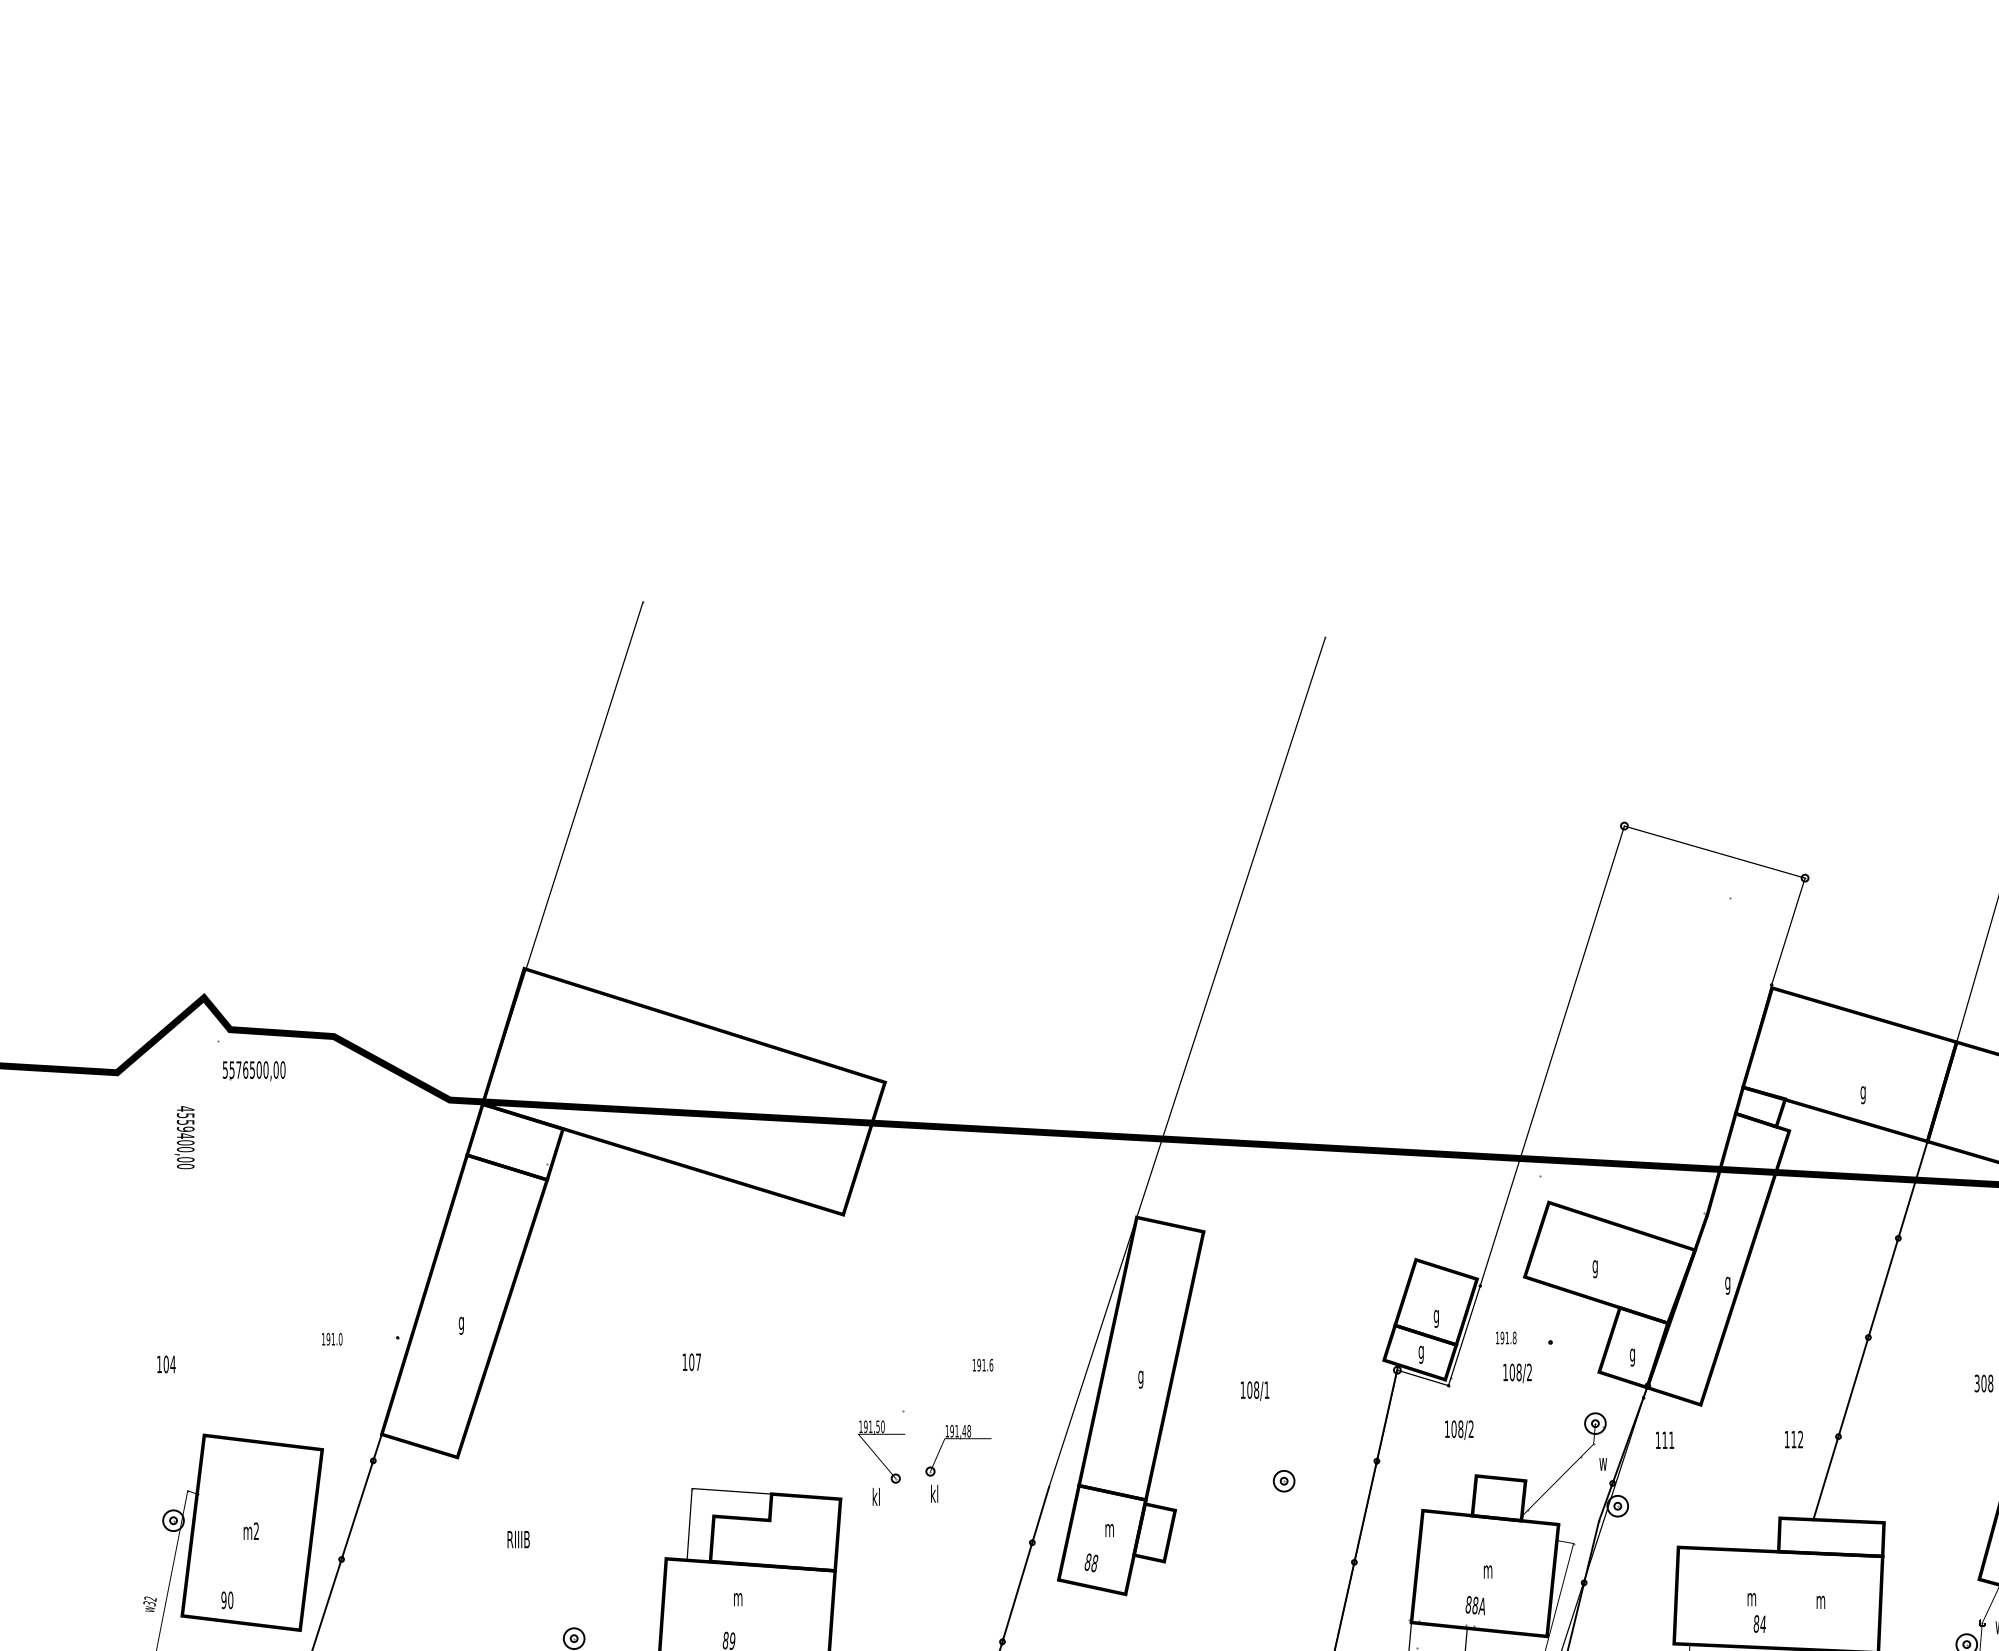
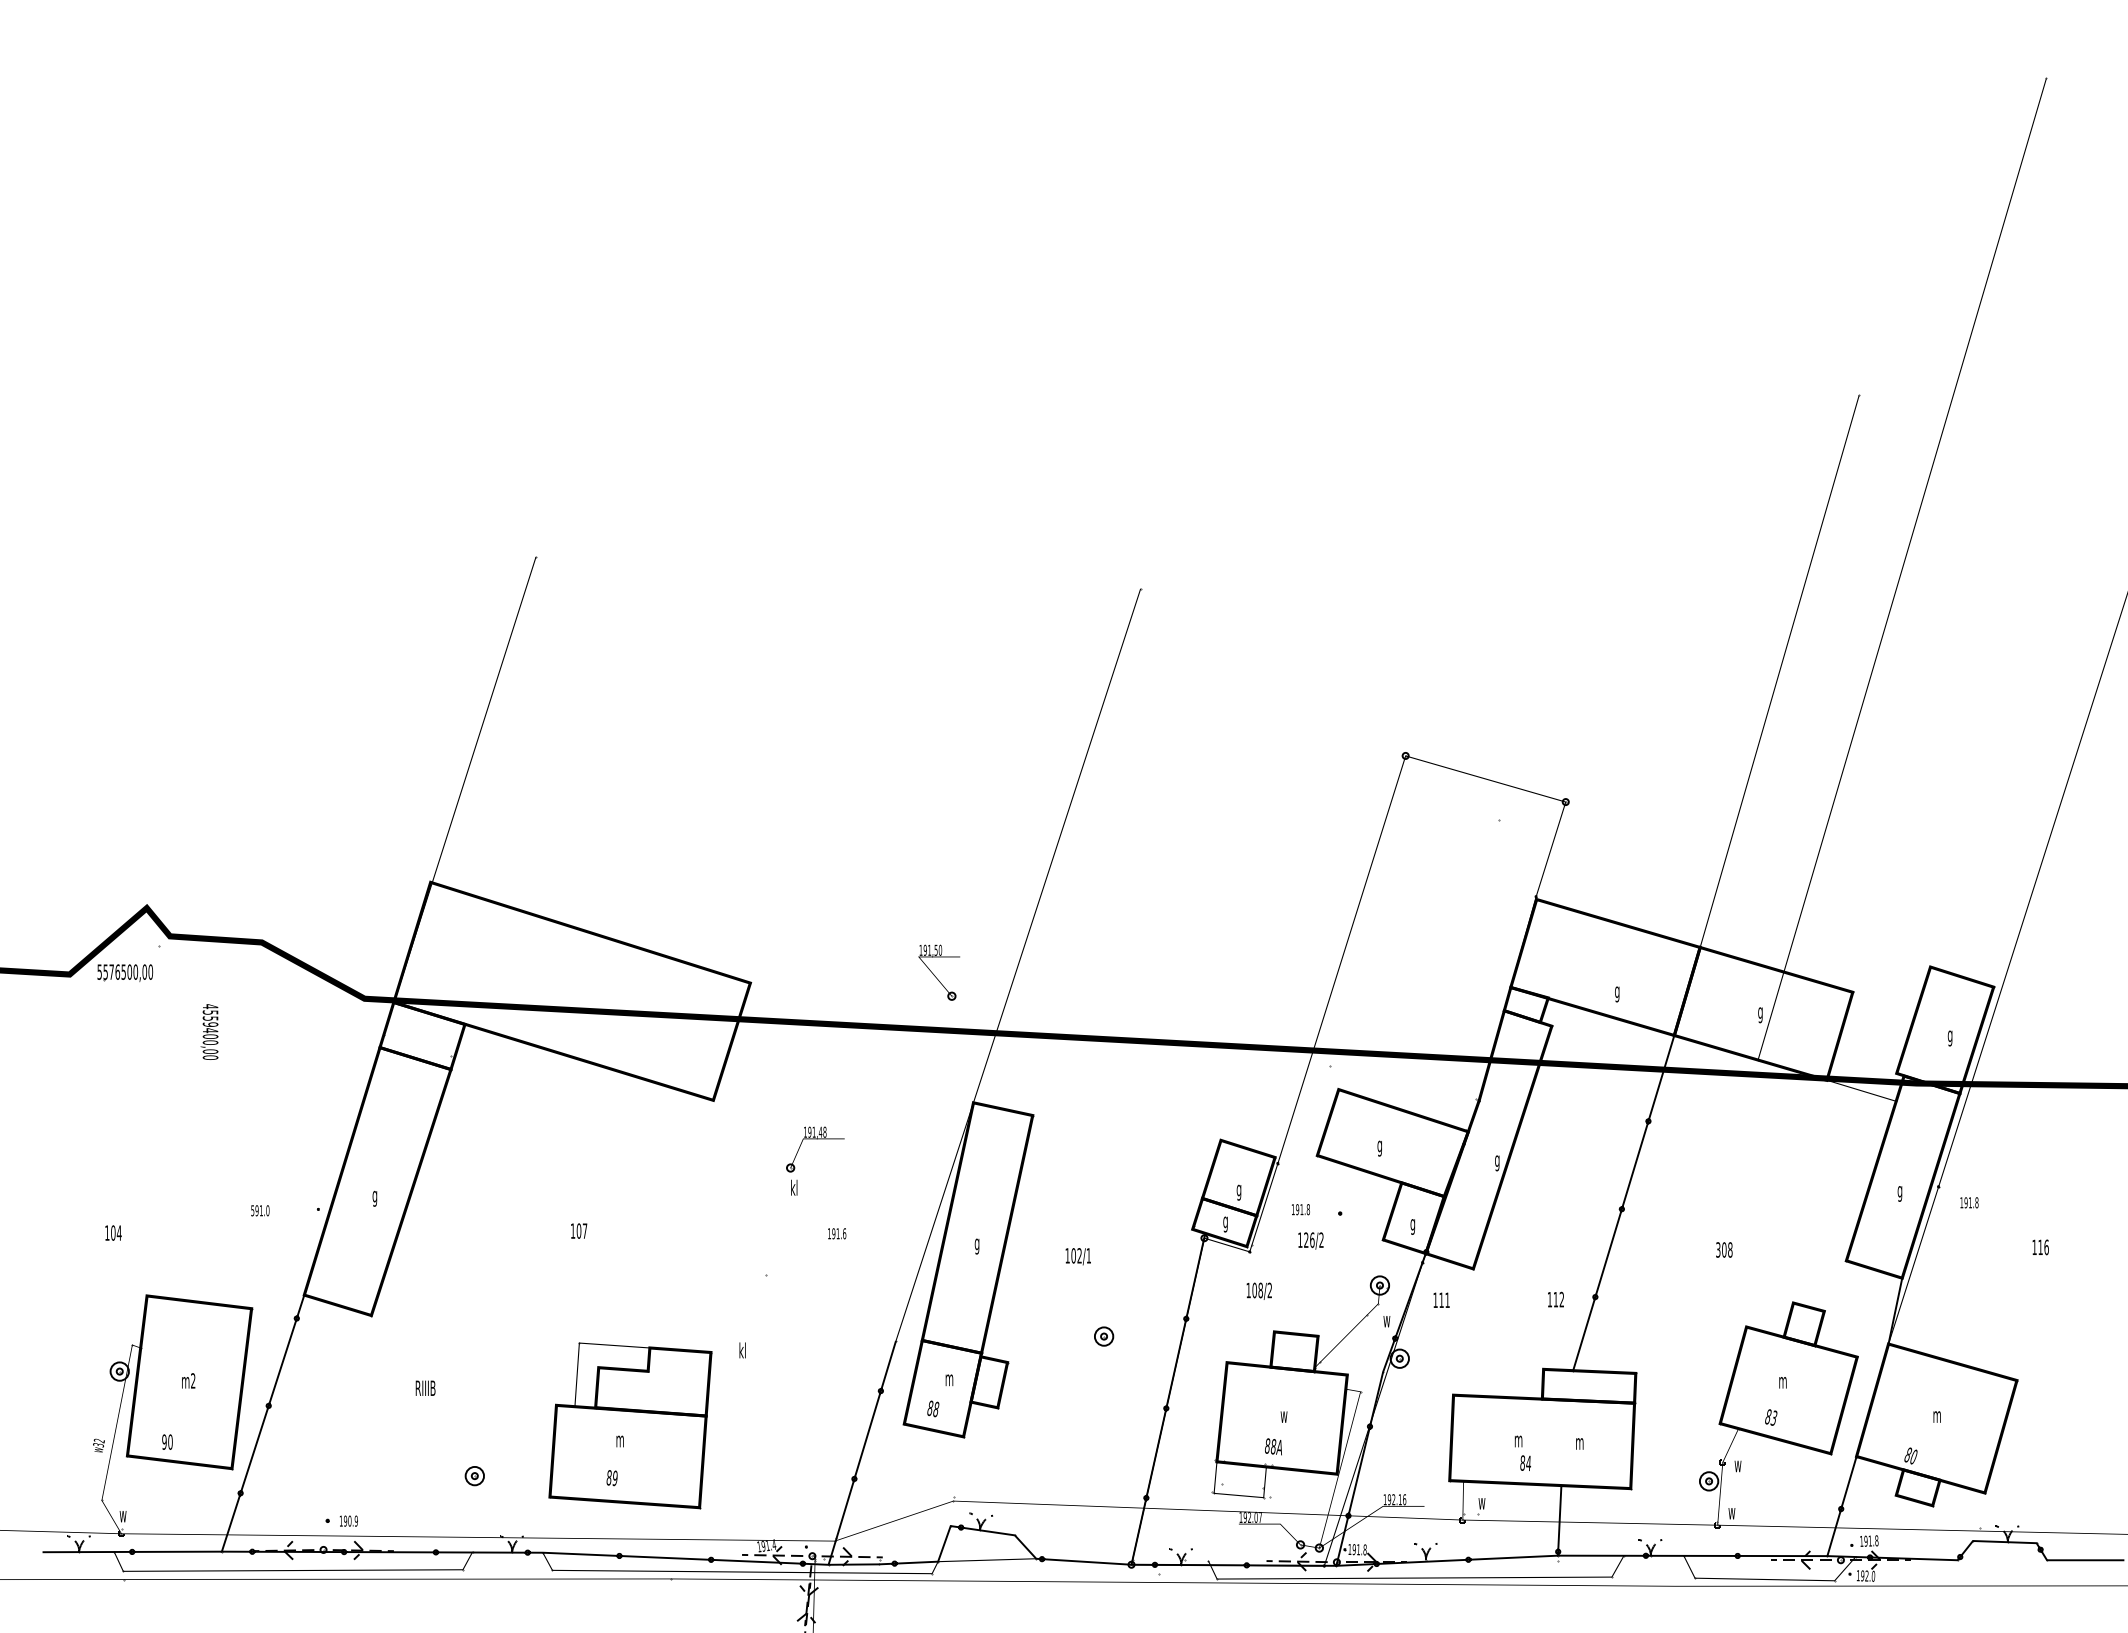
part: (254, 1070) -> (125, 972), moved
text: (184, 1137) -> (209, 1031), moved
text: (323, 1338) -> (252, 1210), 191.0 -> 591.0
text: (1515, 1371) -> (1309, 1239), 108/2 -> 126/2
text: (1256, 1389) -> (1079, 1255), 108/1 -> 102/1
part: (880, 1451) -> (938, 972), moved
part: (939, 1452) -> (798, 1151), moved
text: (1487, 1571) -> (1284, 1416), m -> w

